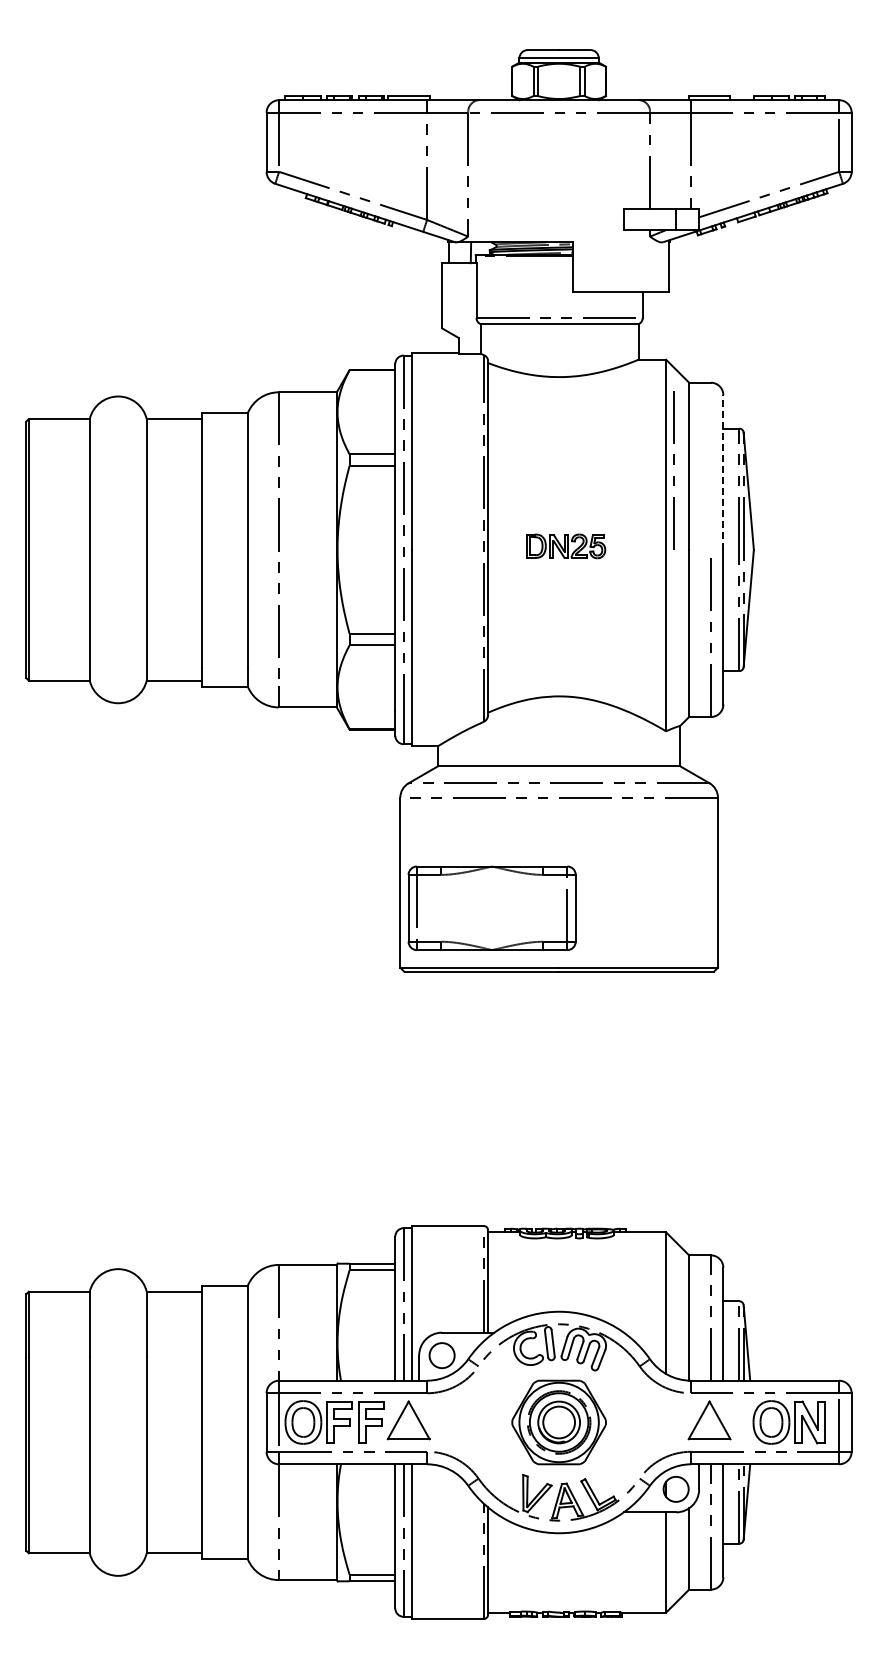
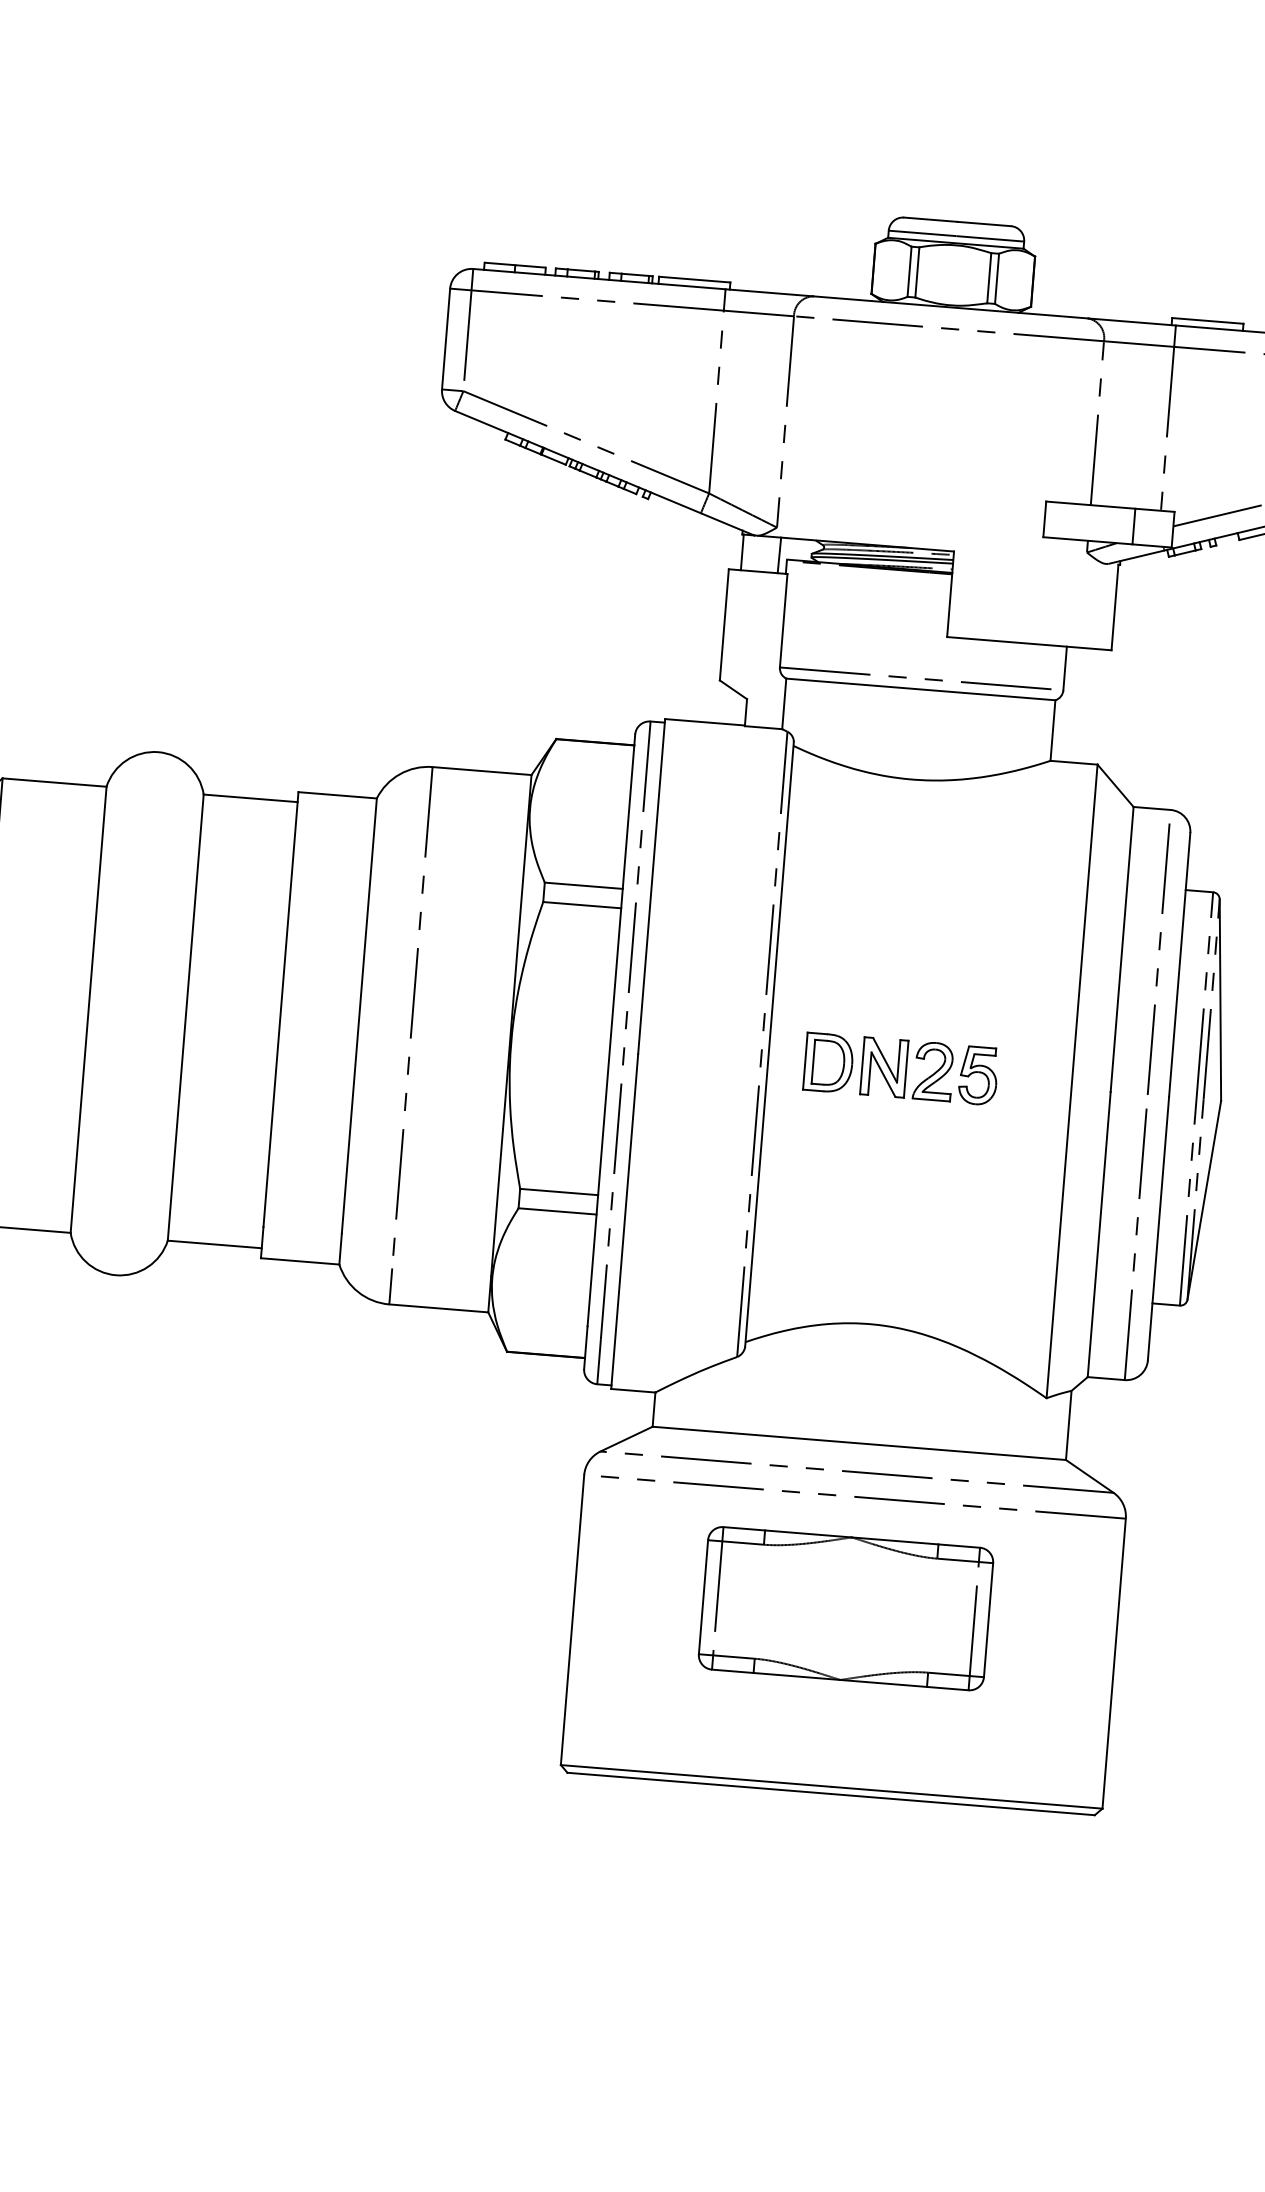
line: (673, 464) -> (1158, 949), moved
line: (723, 472) -> (1179, 964), dashed -> solid
part: (565, 546) -> (900, 1069), size x1.43
part: (491, 907) -> (845, 1607), moved

